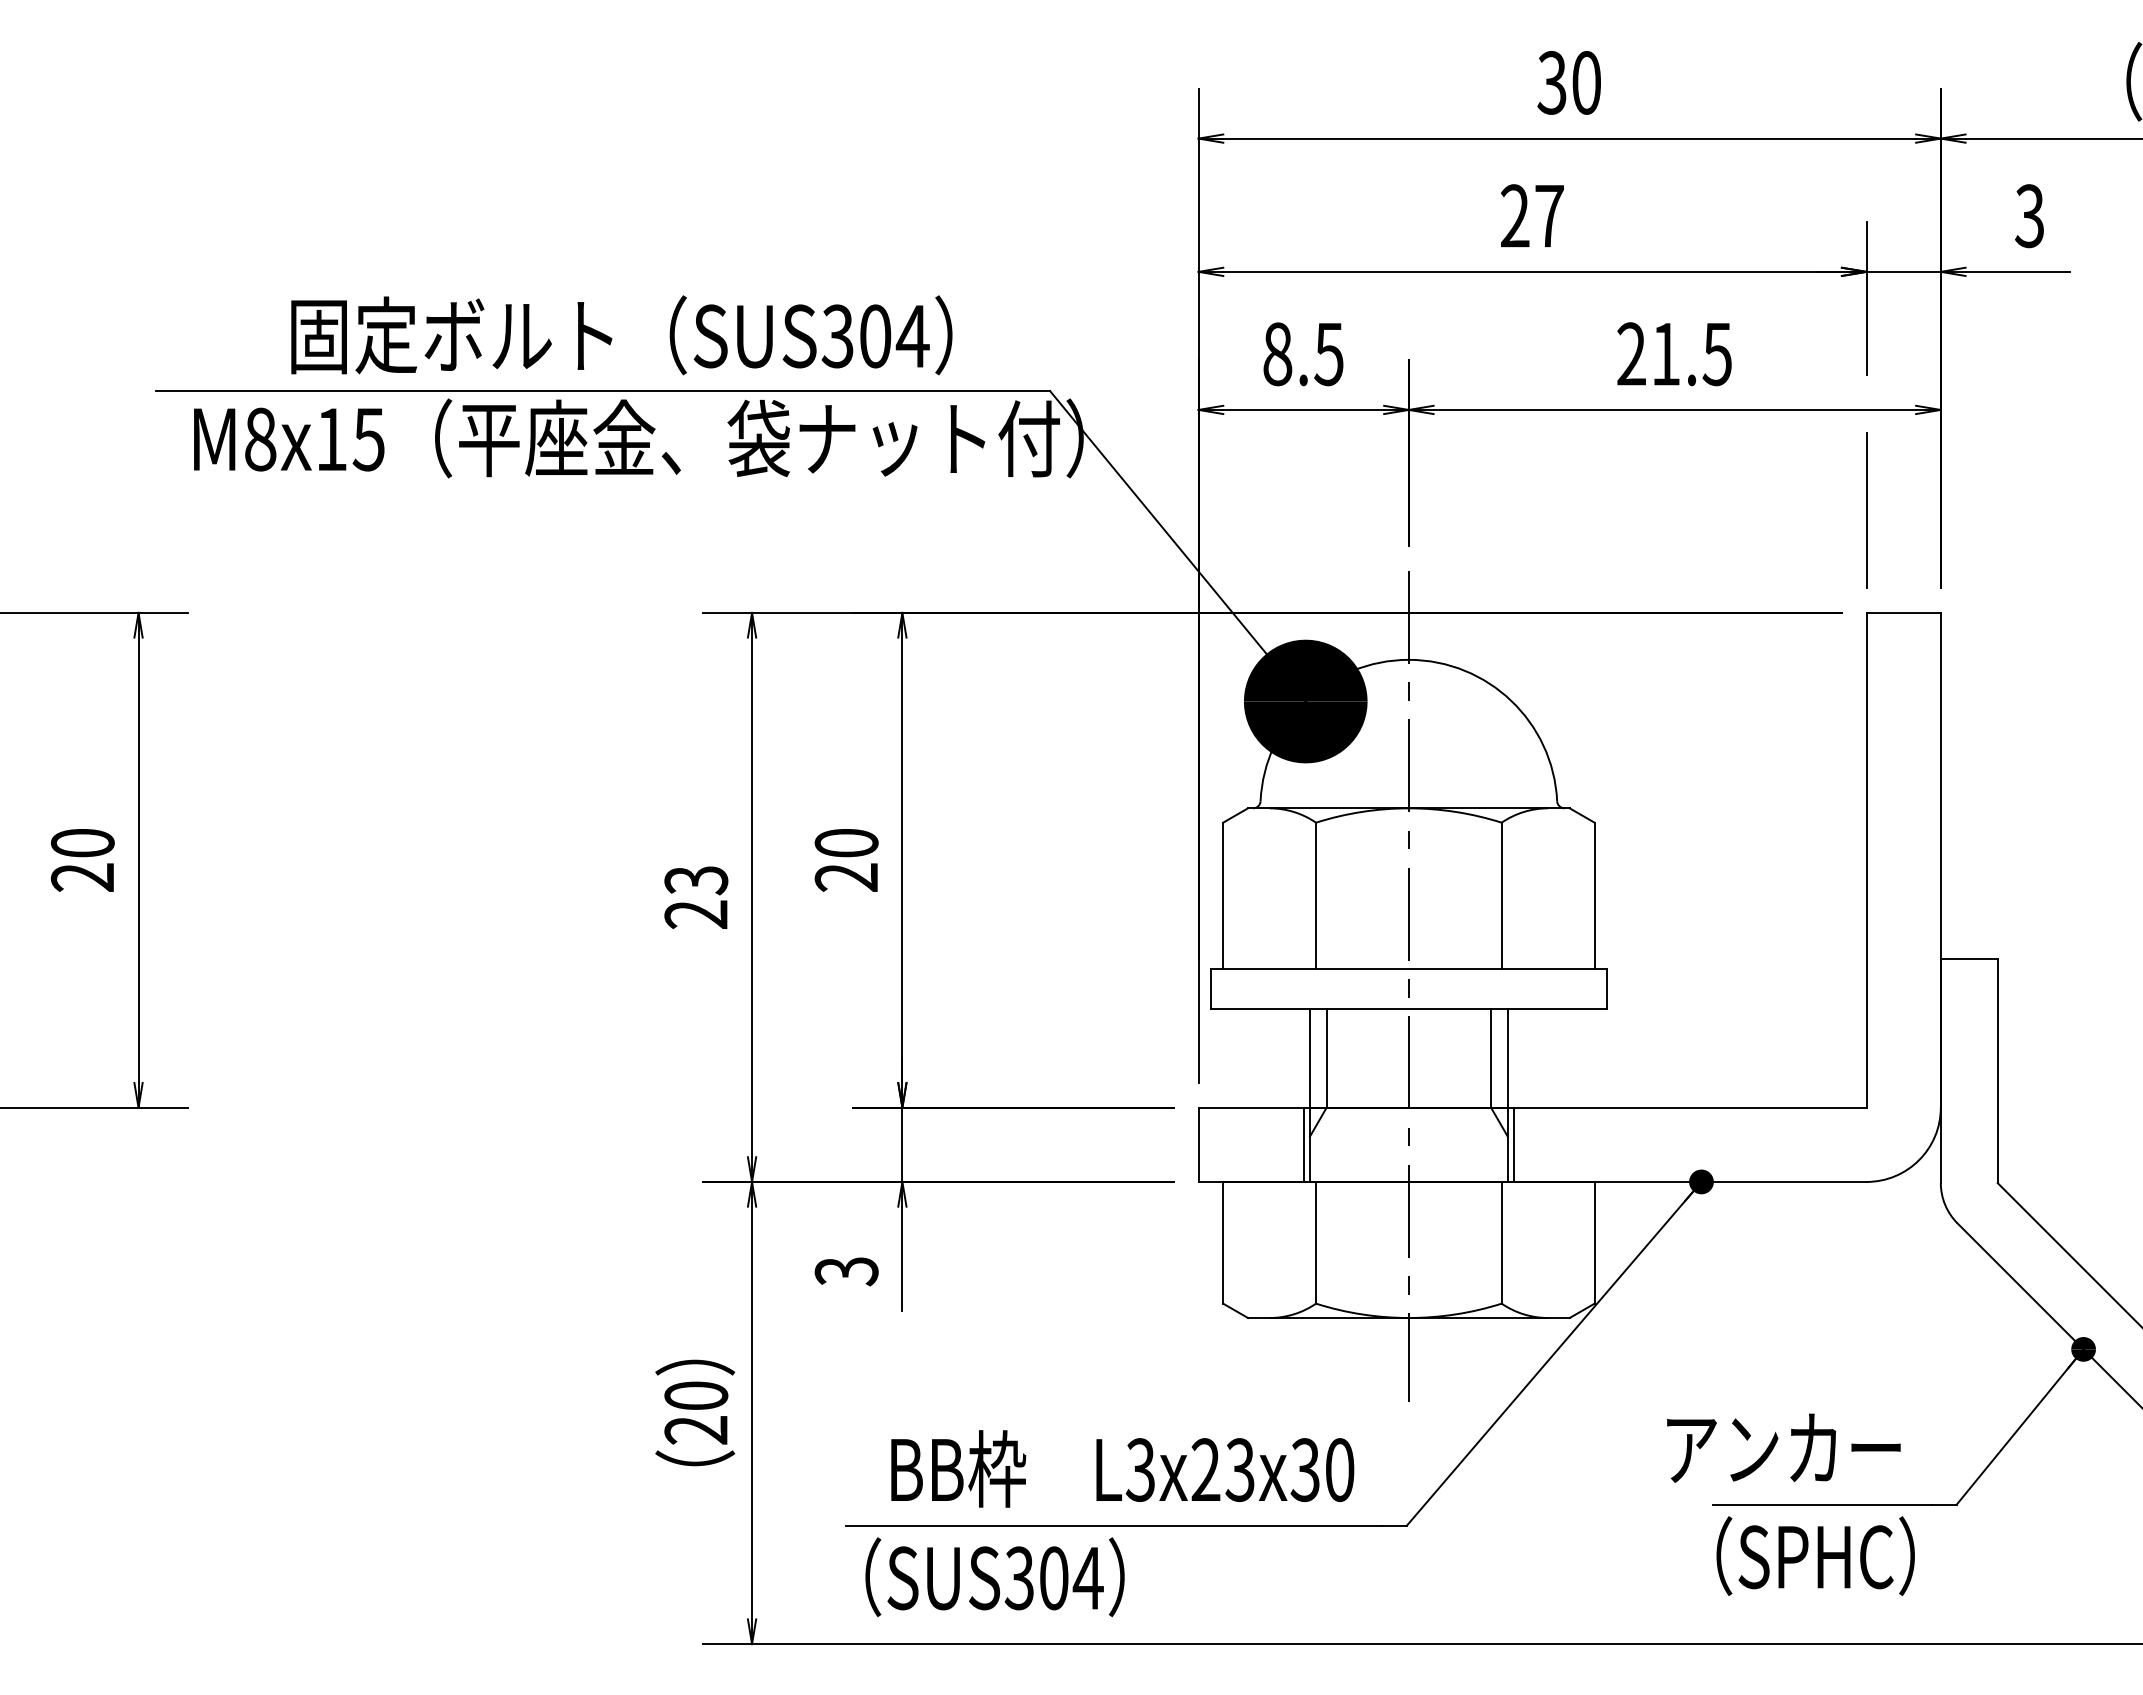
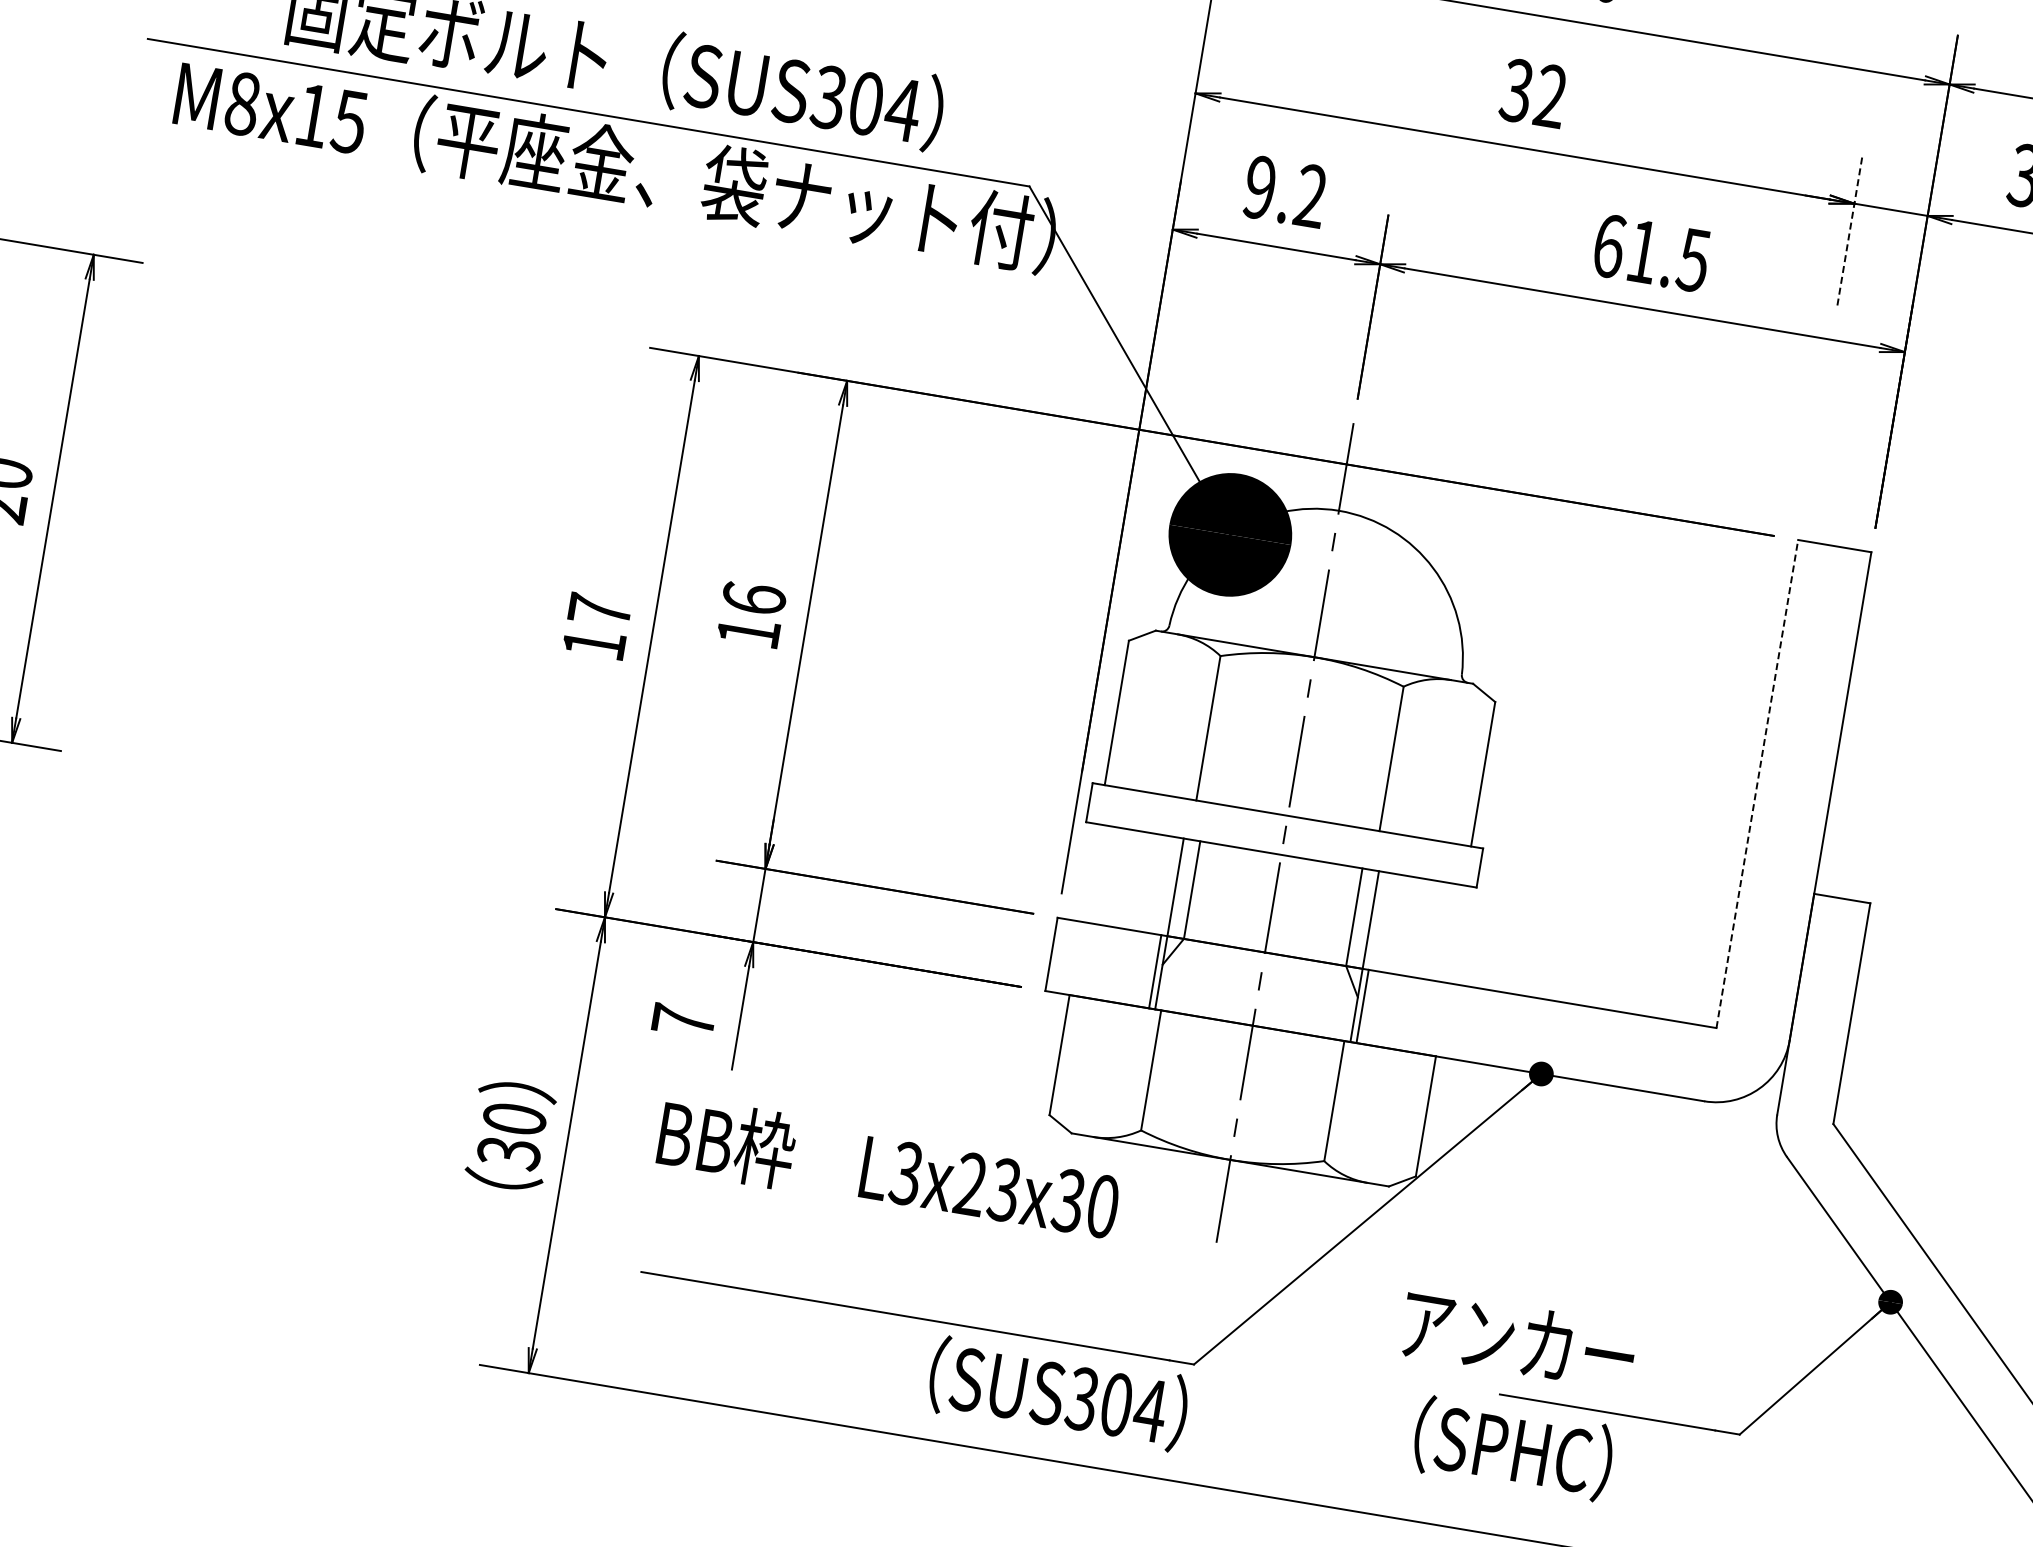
text: (1531, 216) -> (1533, 93), 27 -> 32
line: (1866, 298) -> (1849, 229), solid -> dashed
text: (1303, 354) -> (1285, 192), 8.5 -> 9.2
text: (1631, 354) -> (1608, 246), 21.5 -> 61.5
line: (1866, 510) -> (1814, 439), removed
text: (846, 859) -> (751, 614), 20 -> 16
line: (1866, 859) -> (1757, 783), solid -> dashed
text: (696, 897) -> (597, 627), 23 -> 17
text: (846, 1271) -> (683, 1021), 3 -> 7
text: (696, 1430) -> (509, 1153), 20 -> 30
text: (1783, 1447) -> (1518, 1339), moved
text: (1122, 1468) -> (888, 1169), moved
text: (1815, 1555) -> (1513, 1448), moved
text: (994, 1577) -> (1057, 1394), moved

